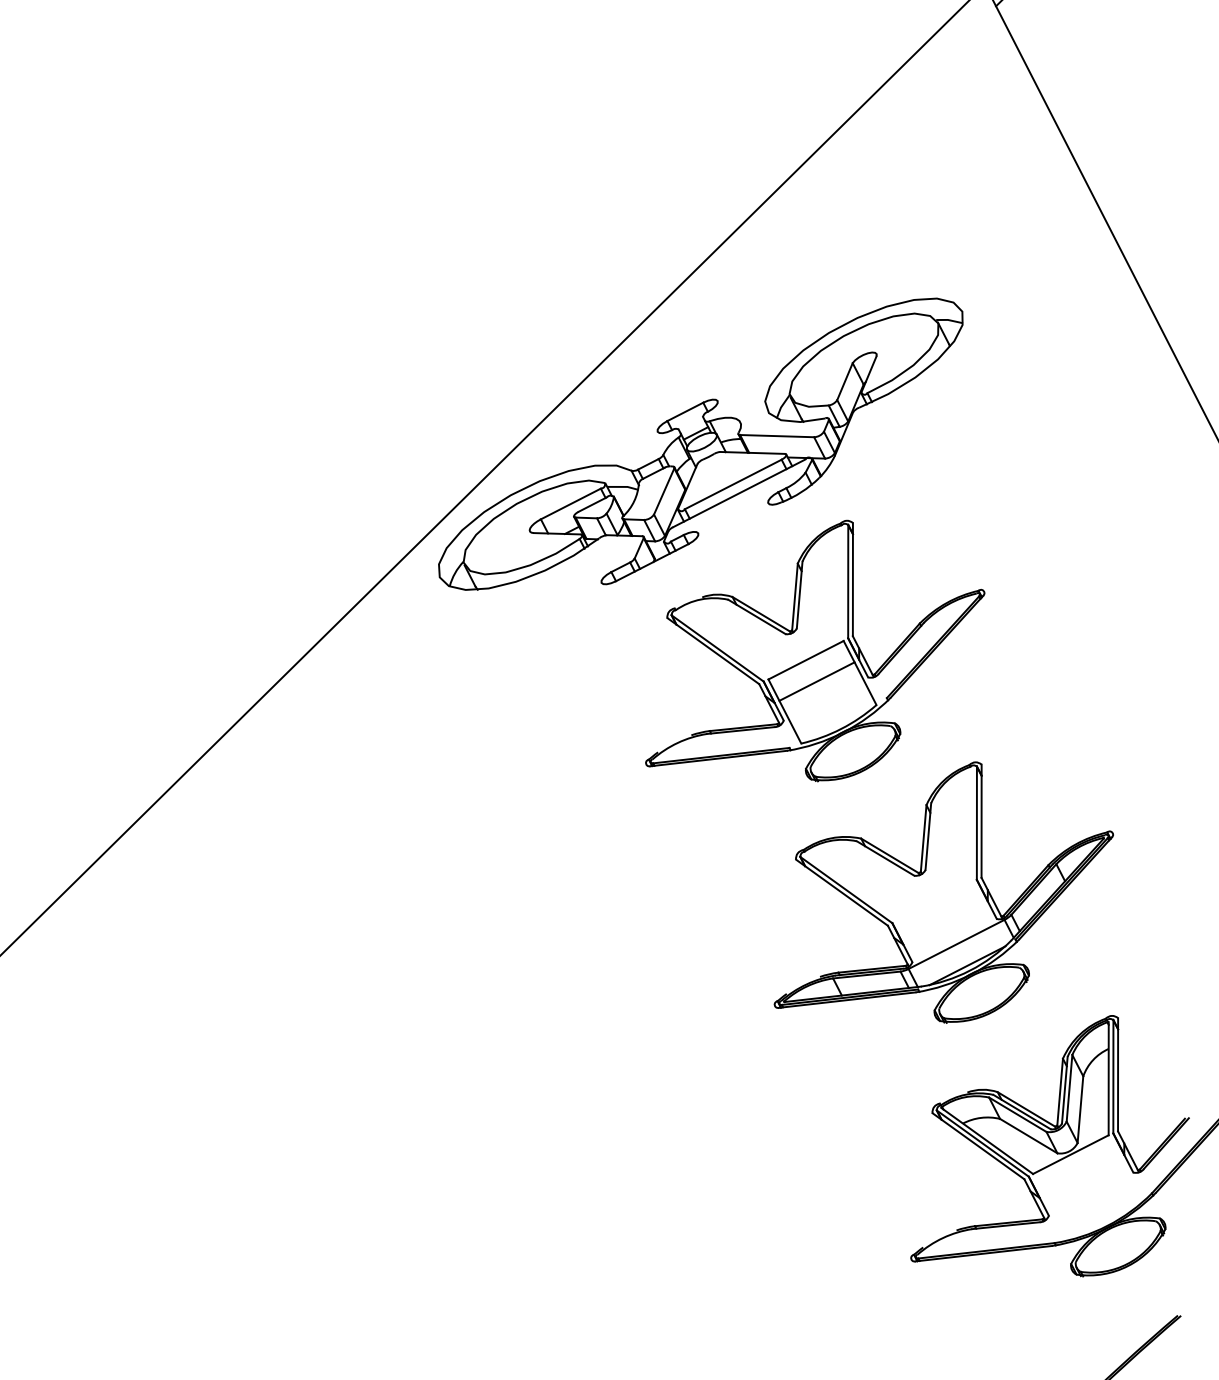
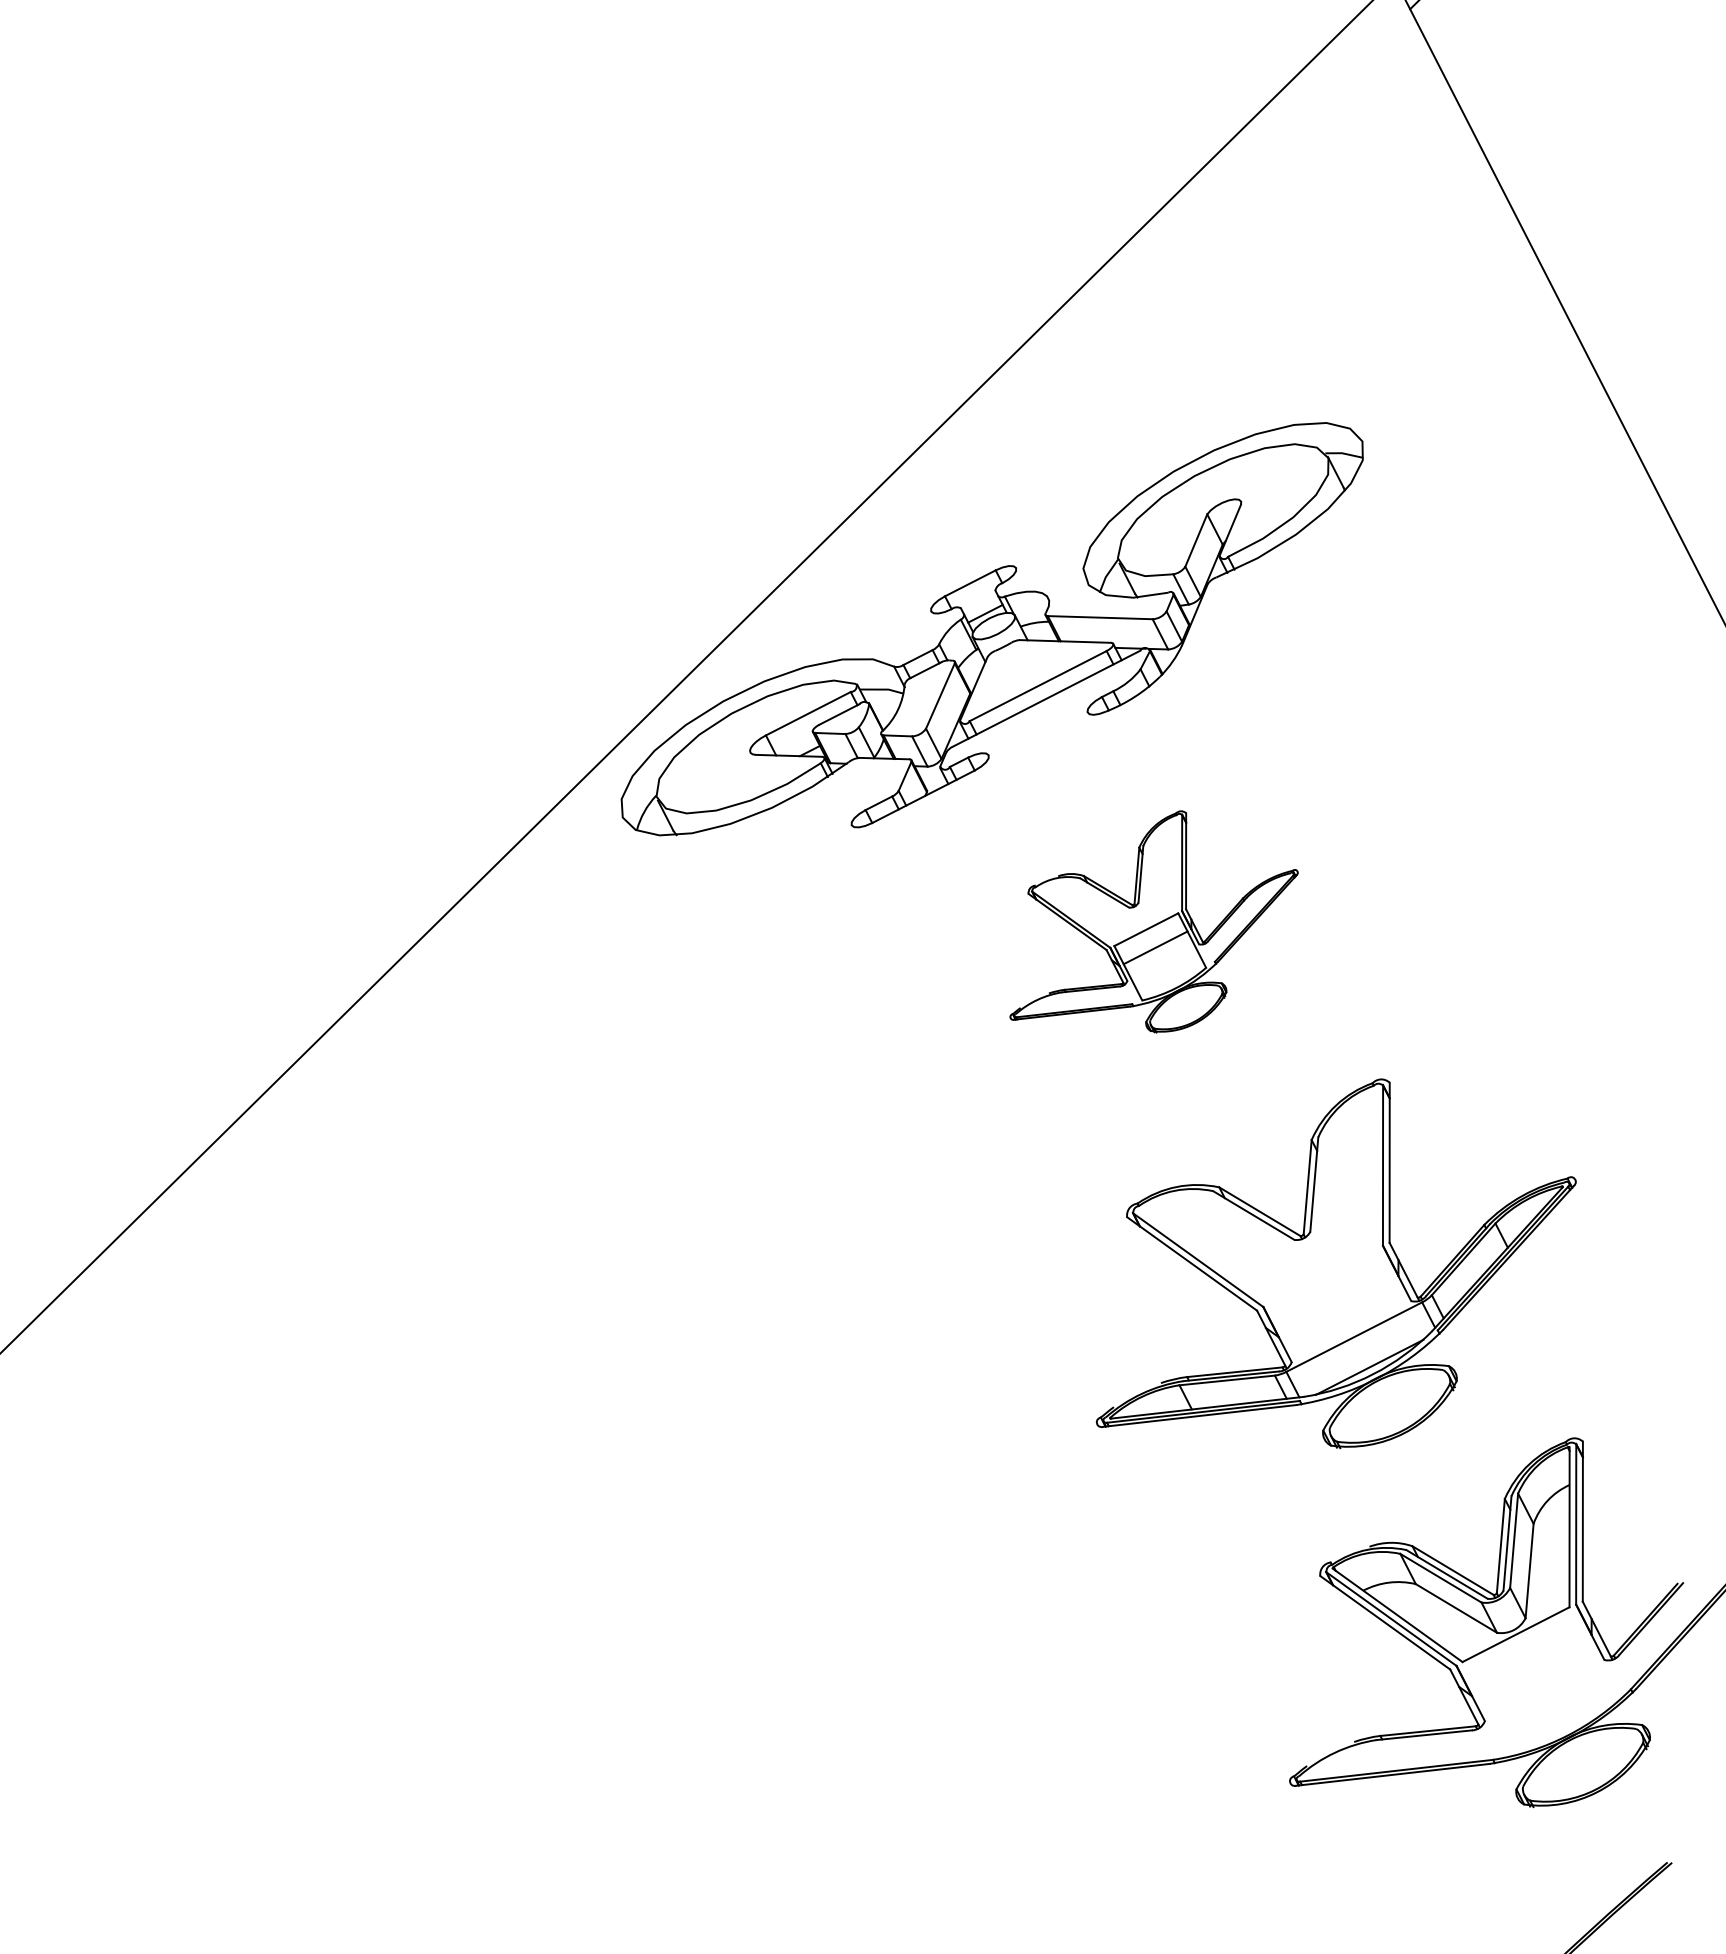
part: (814, 650) -> (1153, 921), size x0.6

